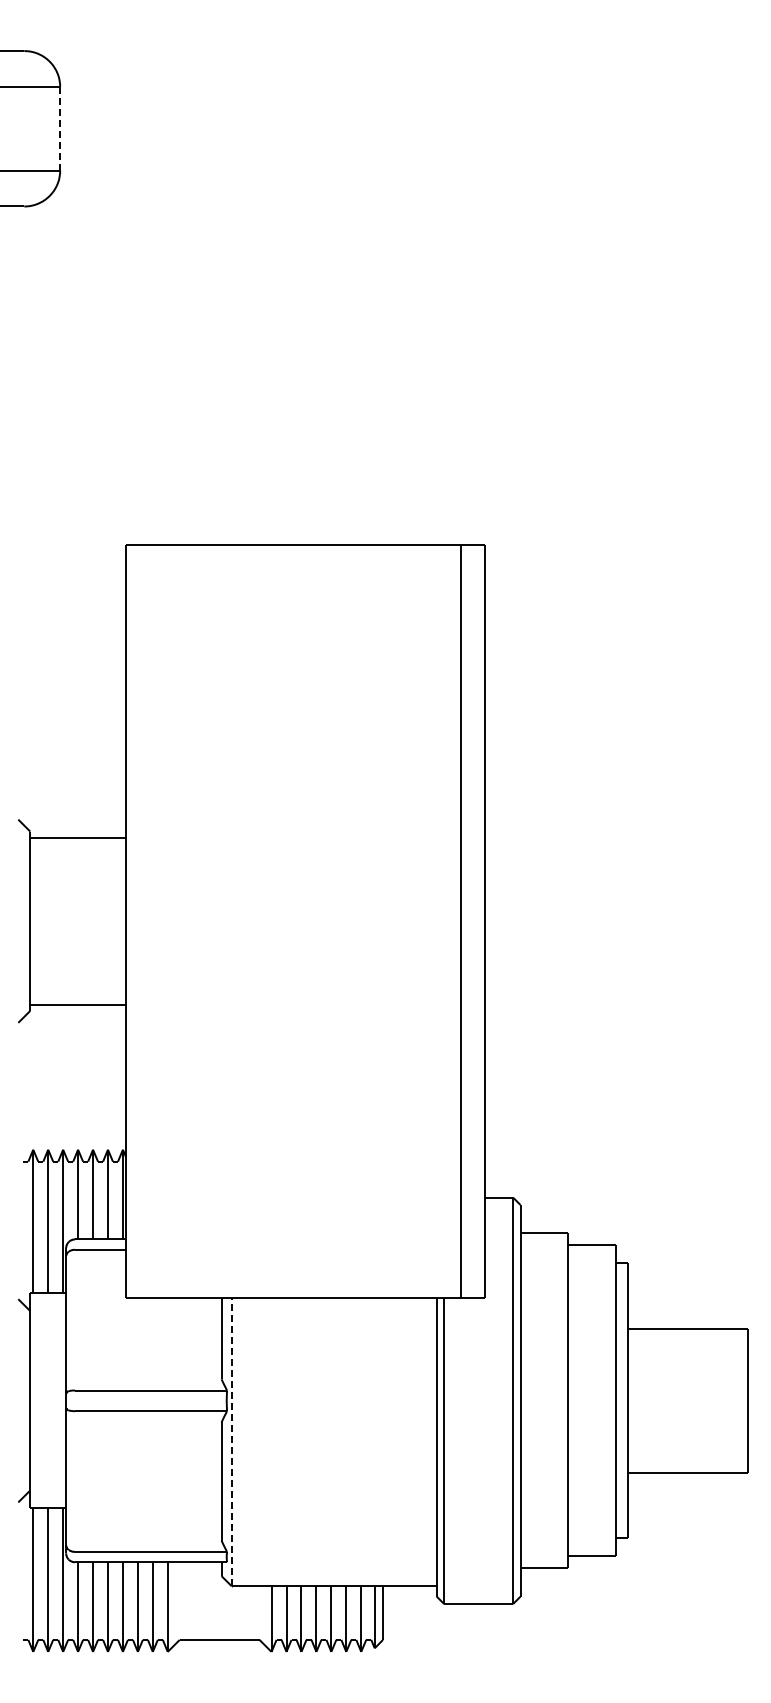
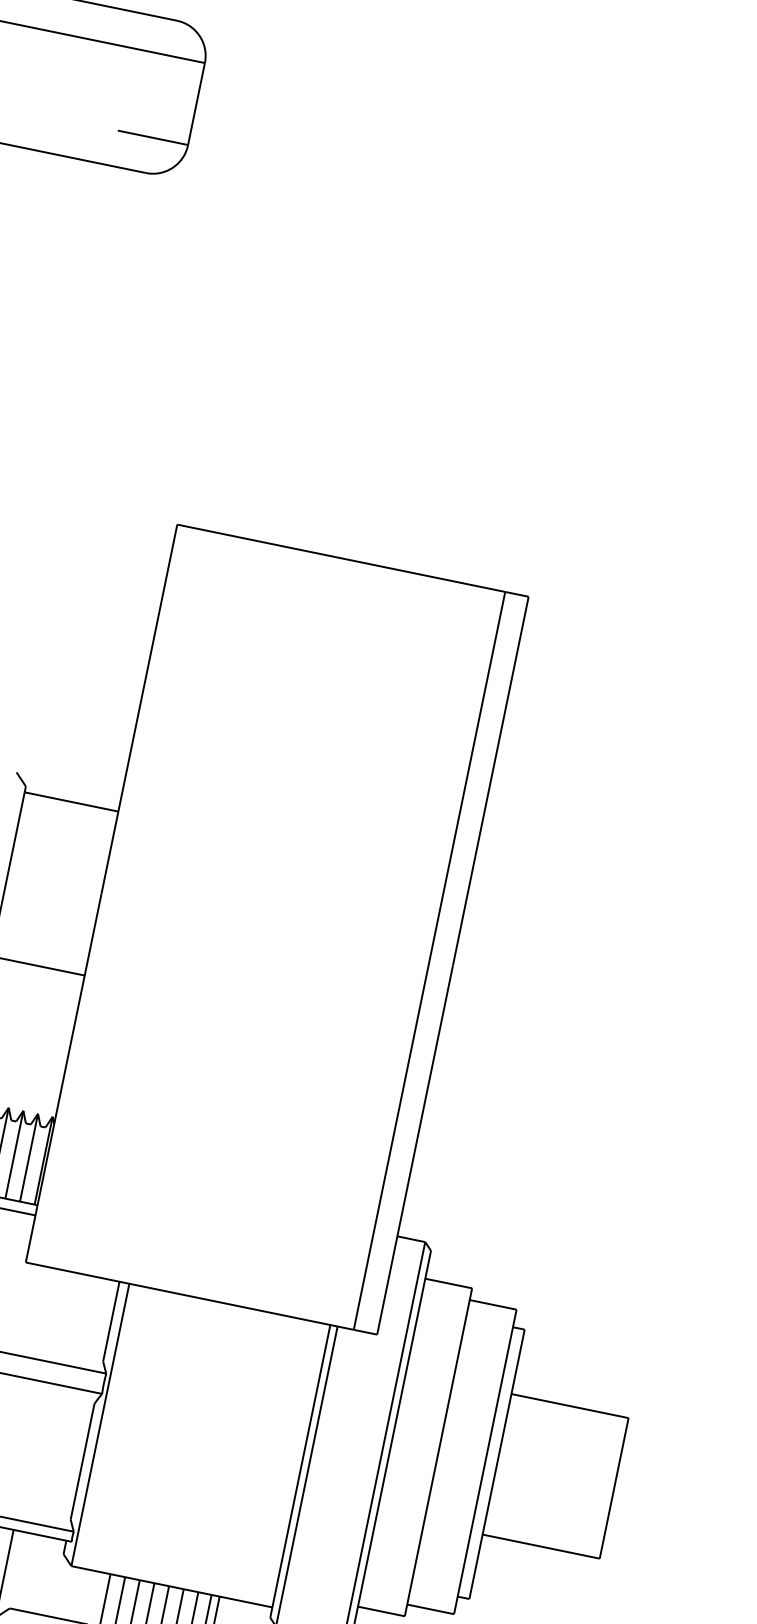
line: (60, 128) -> (196, 103), dashed -> solid
line: (231, 1442) -> (100, 1425), dashed -> solid

